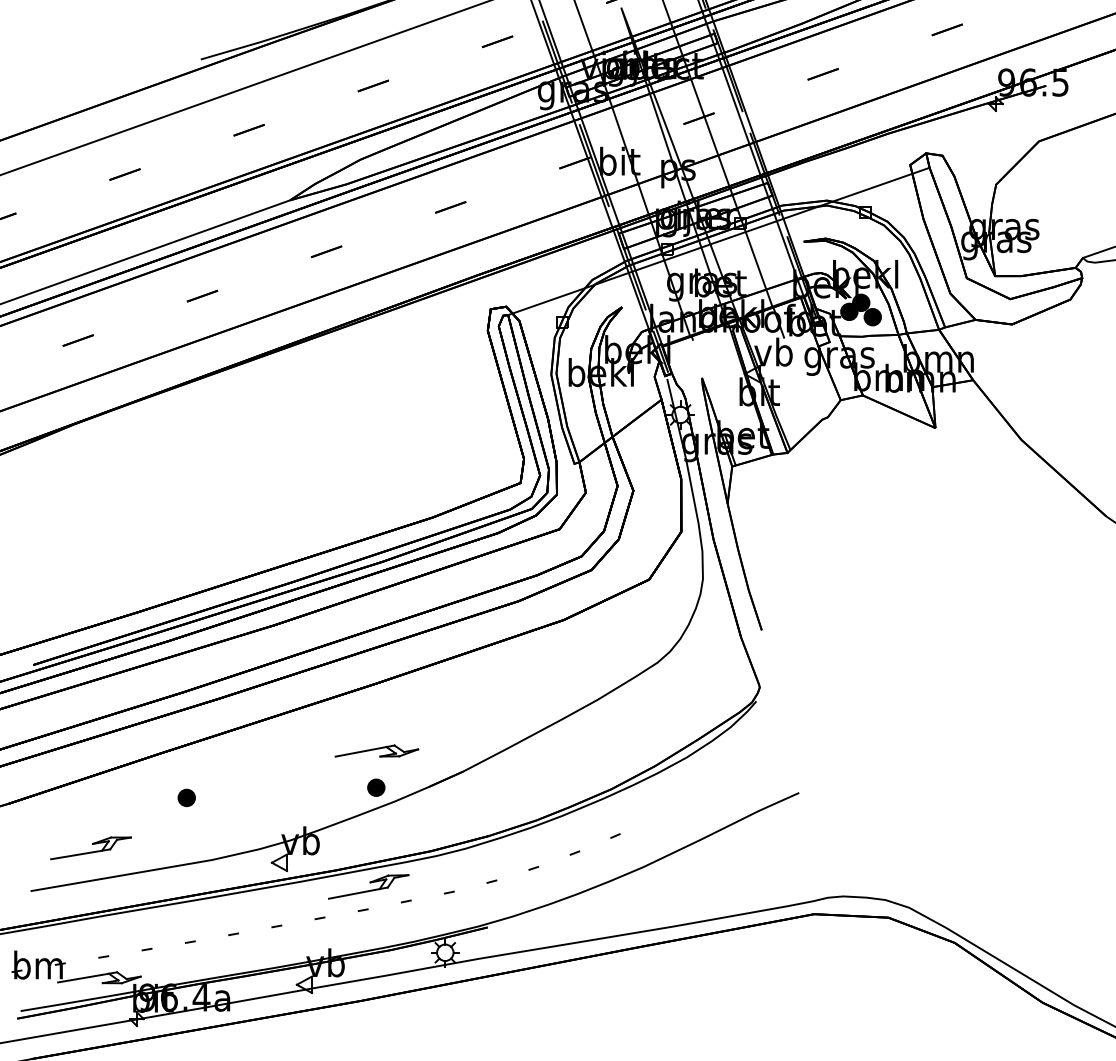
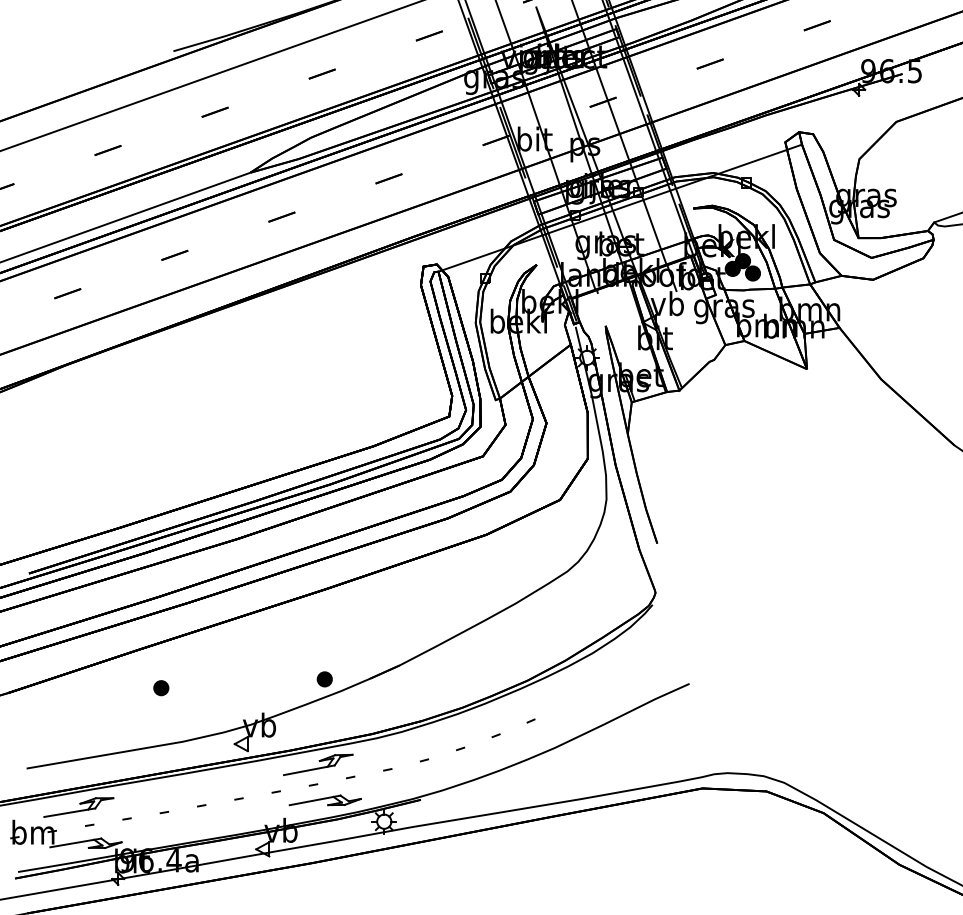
part: (376, 750) -> (324, 799), moved
part: (90, 848) -> (78, 807), moved

